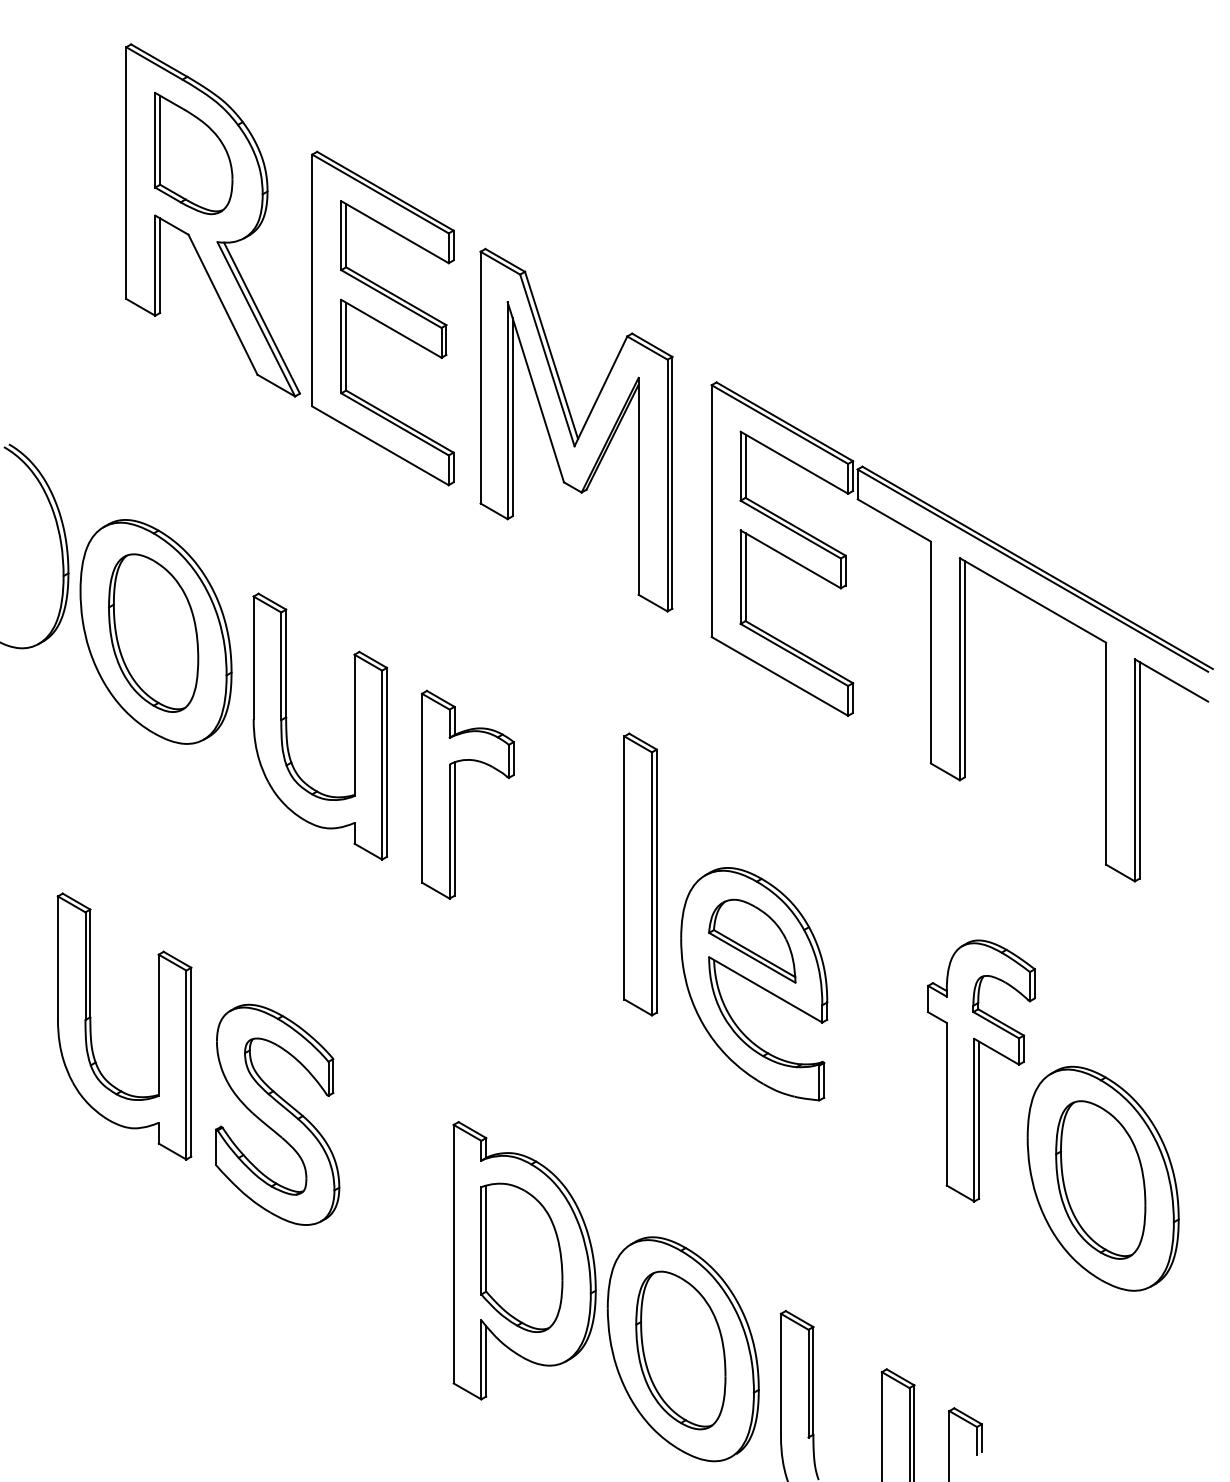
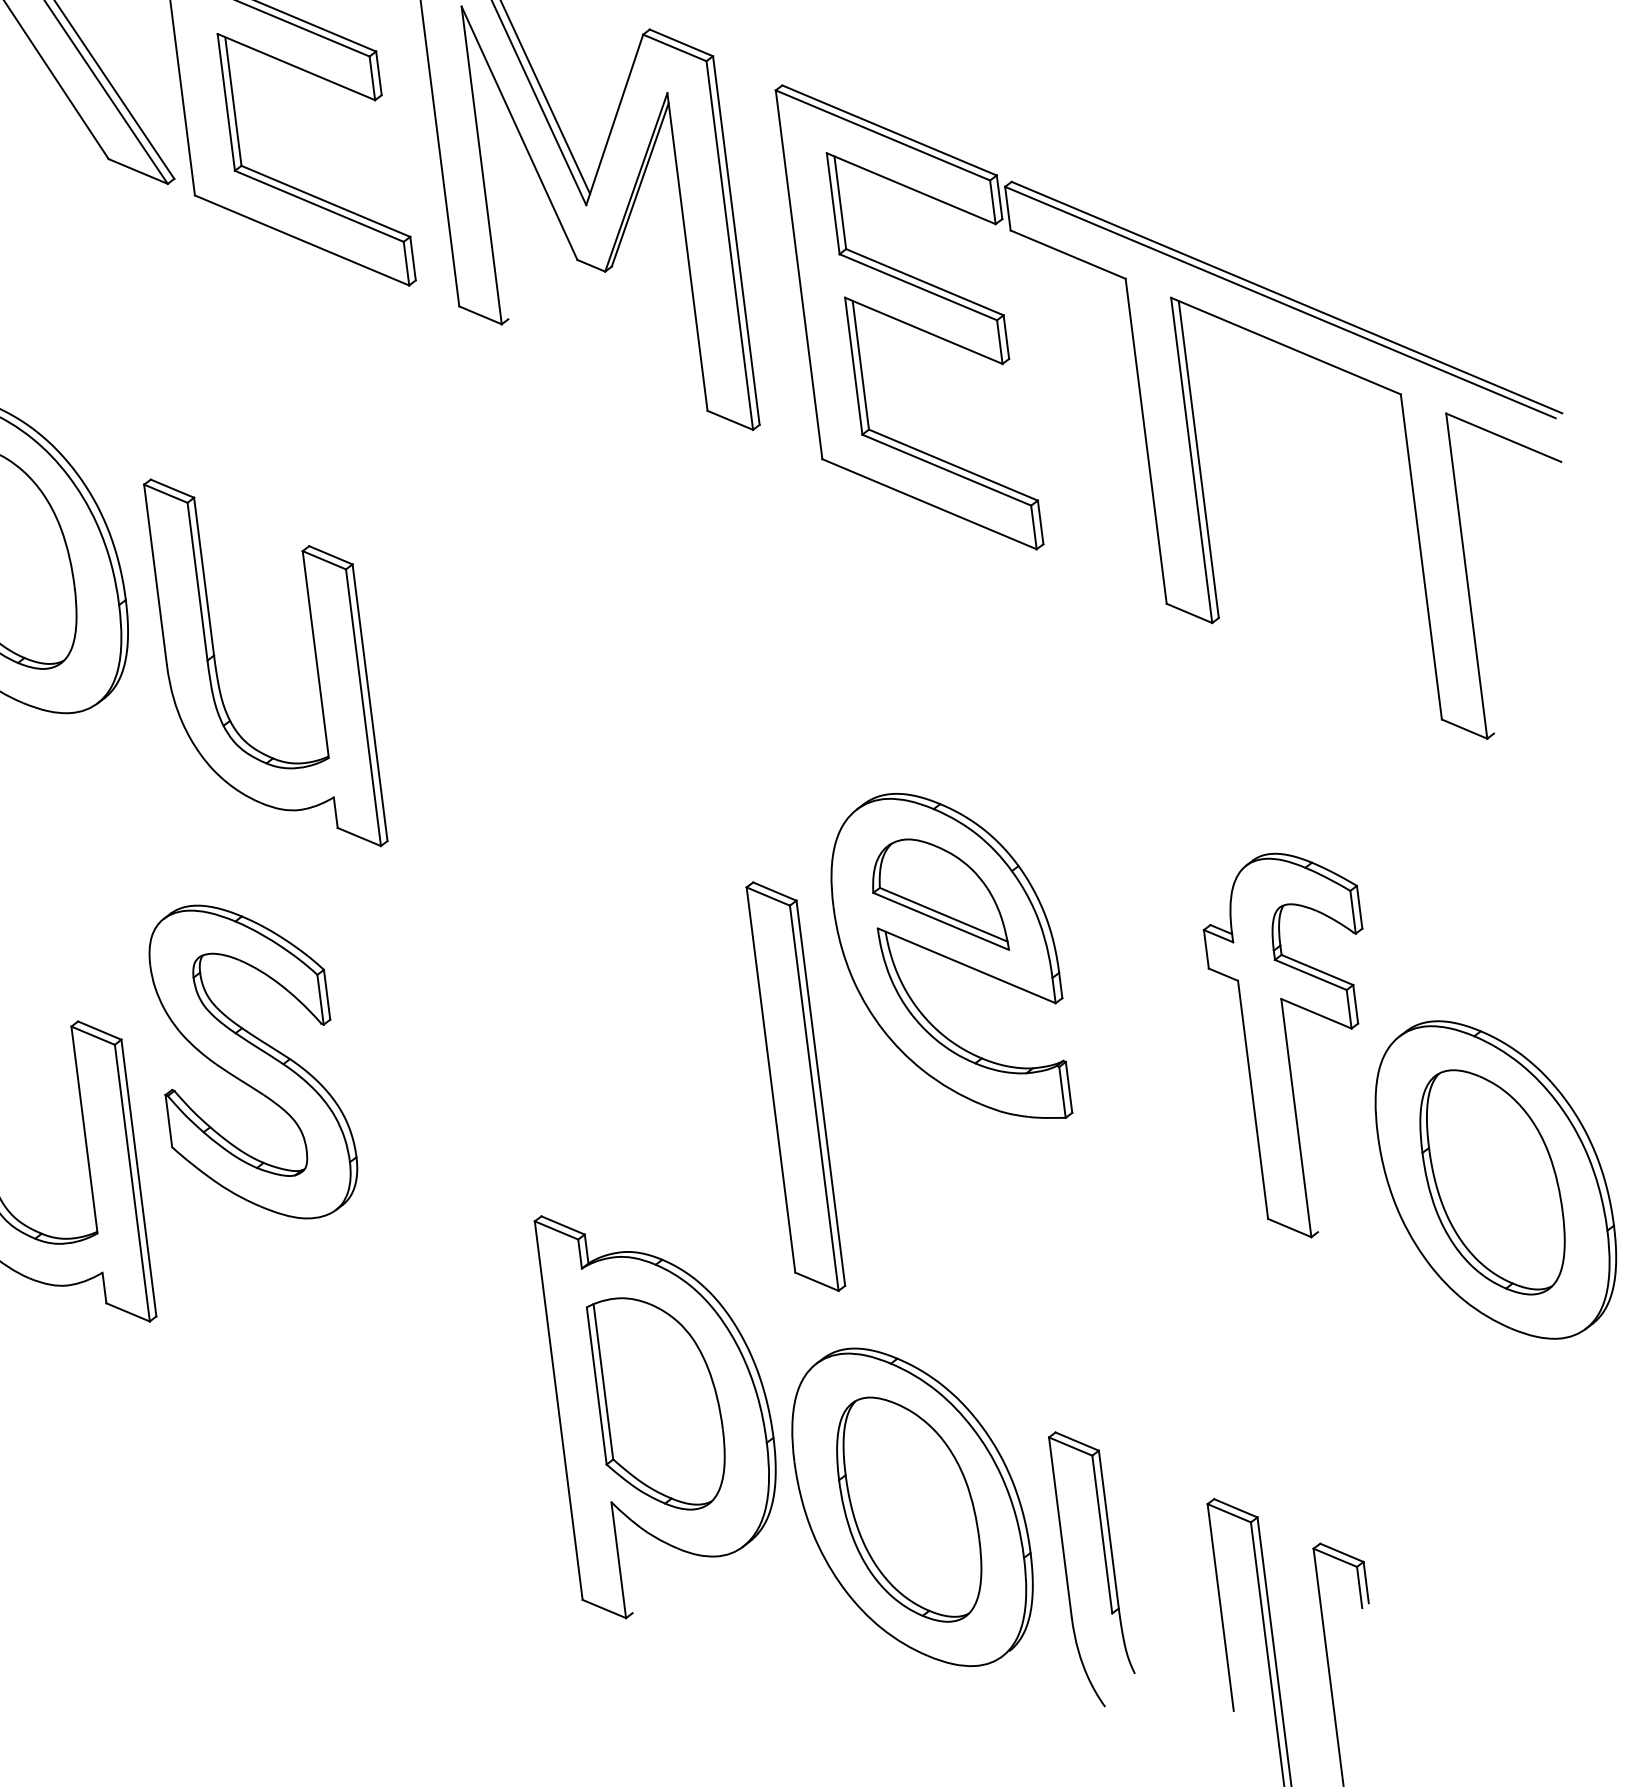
line: (512, 416) -> (489, 173), removed
line: (1139, 770) -> (1473, 575), removed
part: (455, 794) -> (476, 737), removed
part: (640, 874) -> (795, 1086), moved
part: (277, 1114) -> (252, 1061), moved
line: (979, 1119) -> (1303, 1116), removed
line: (486, 1361) -> (626, 1561), removed

